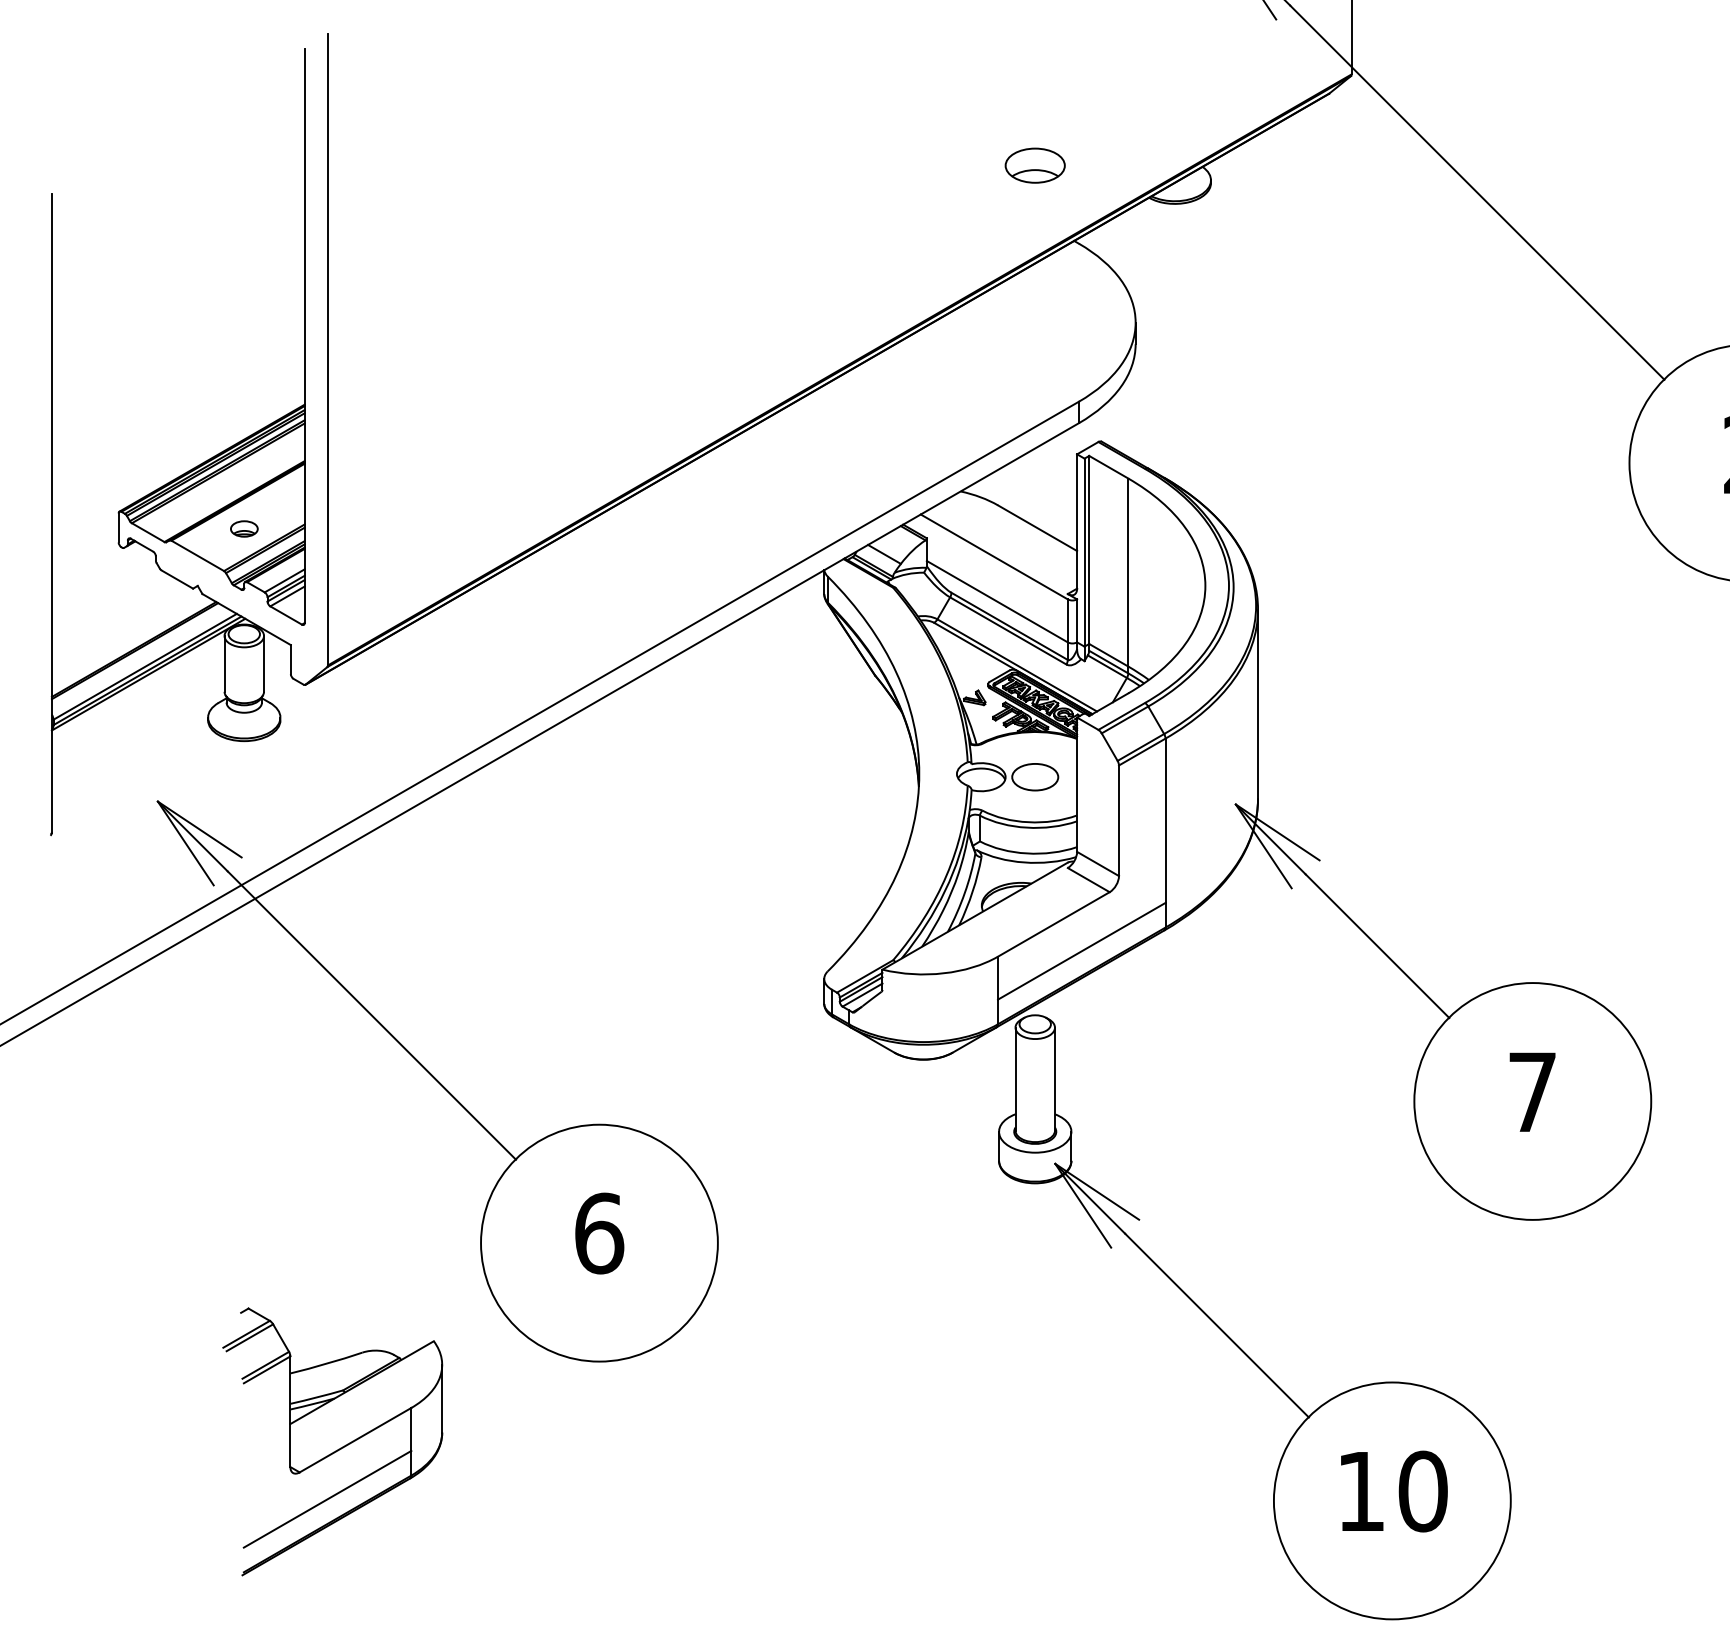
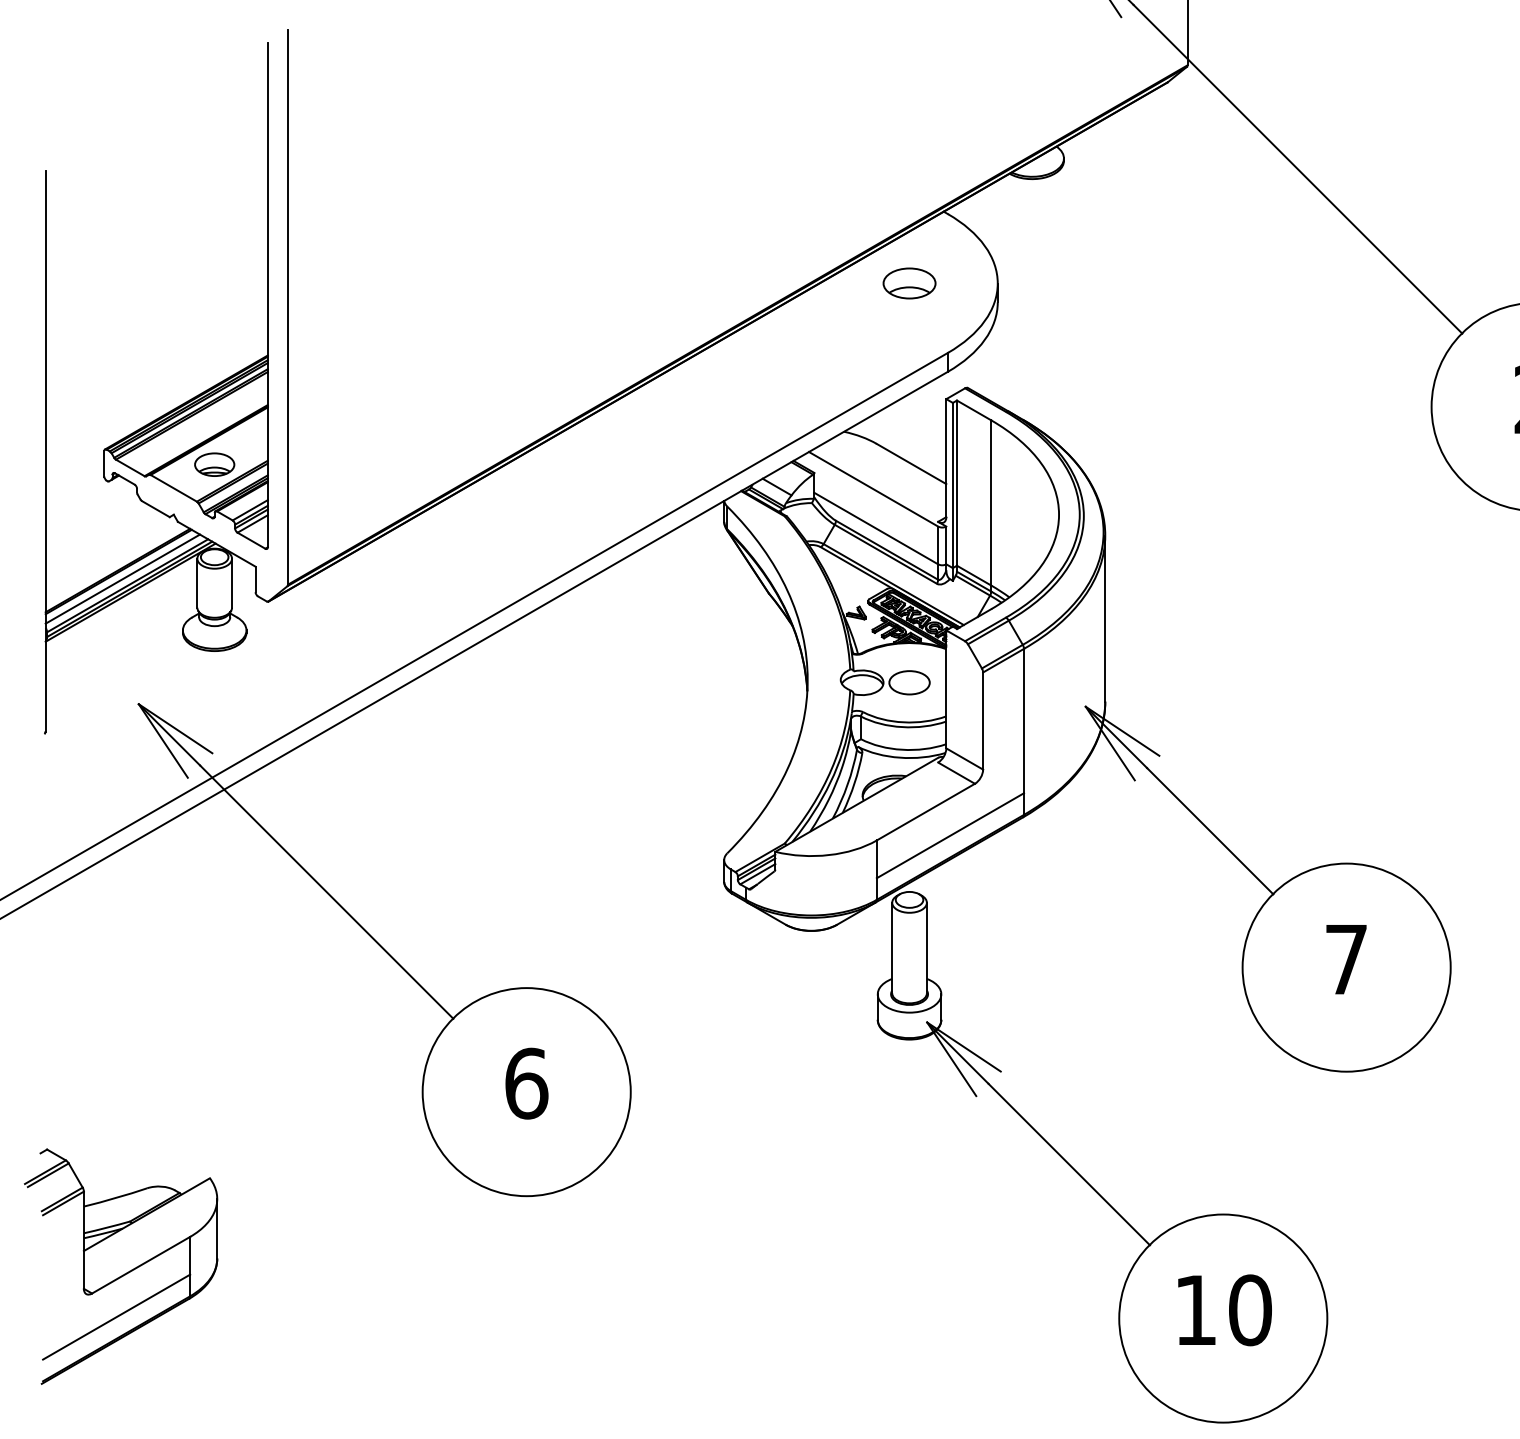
part: (1034, 165) -> (908, 283), moved
part: (244, 528) -> (214, 464), size x1.67
line: (139, 658) -> (122, 578), added
part: (332, 1441) -> (120, 1266), moved

